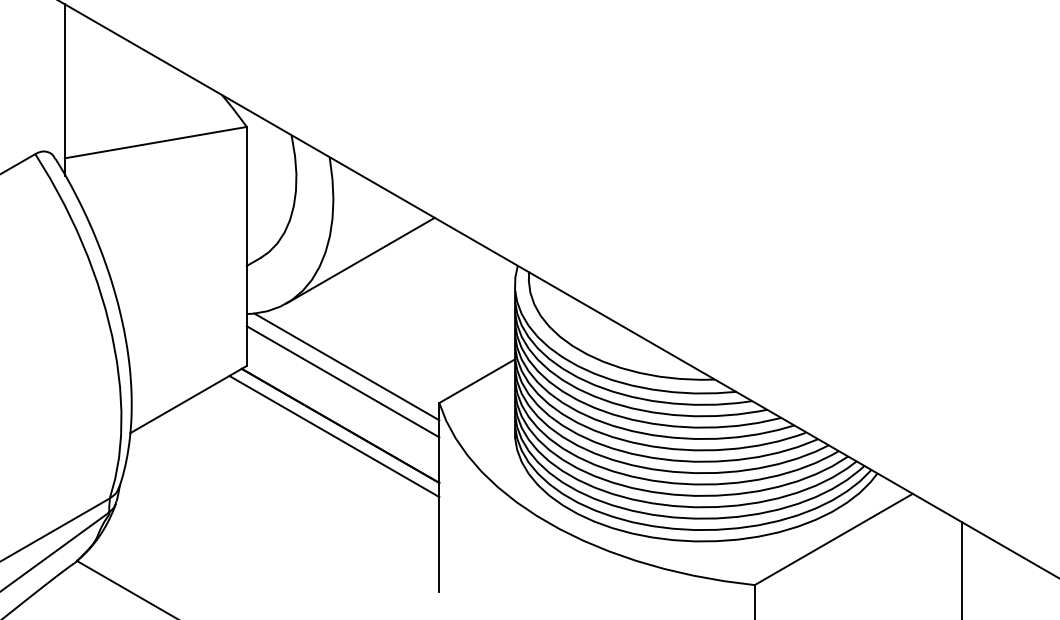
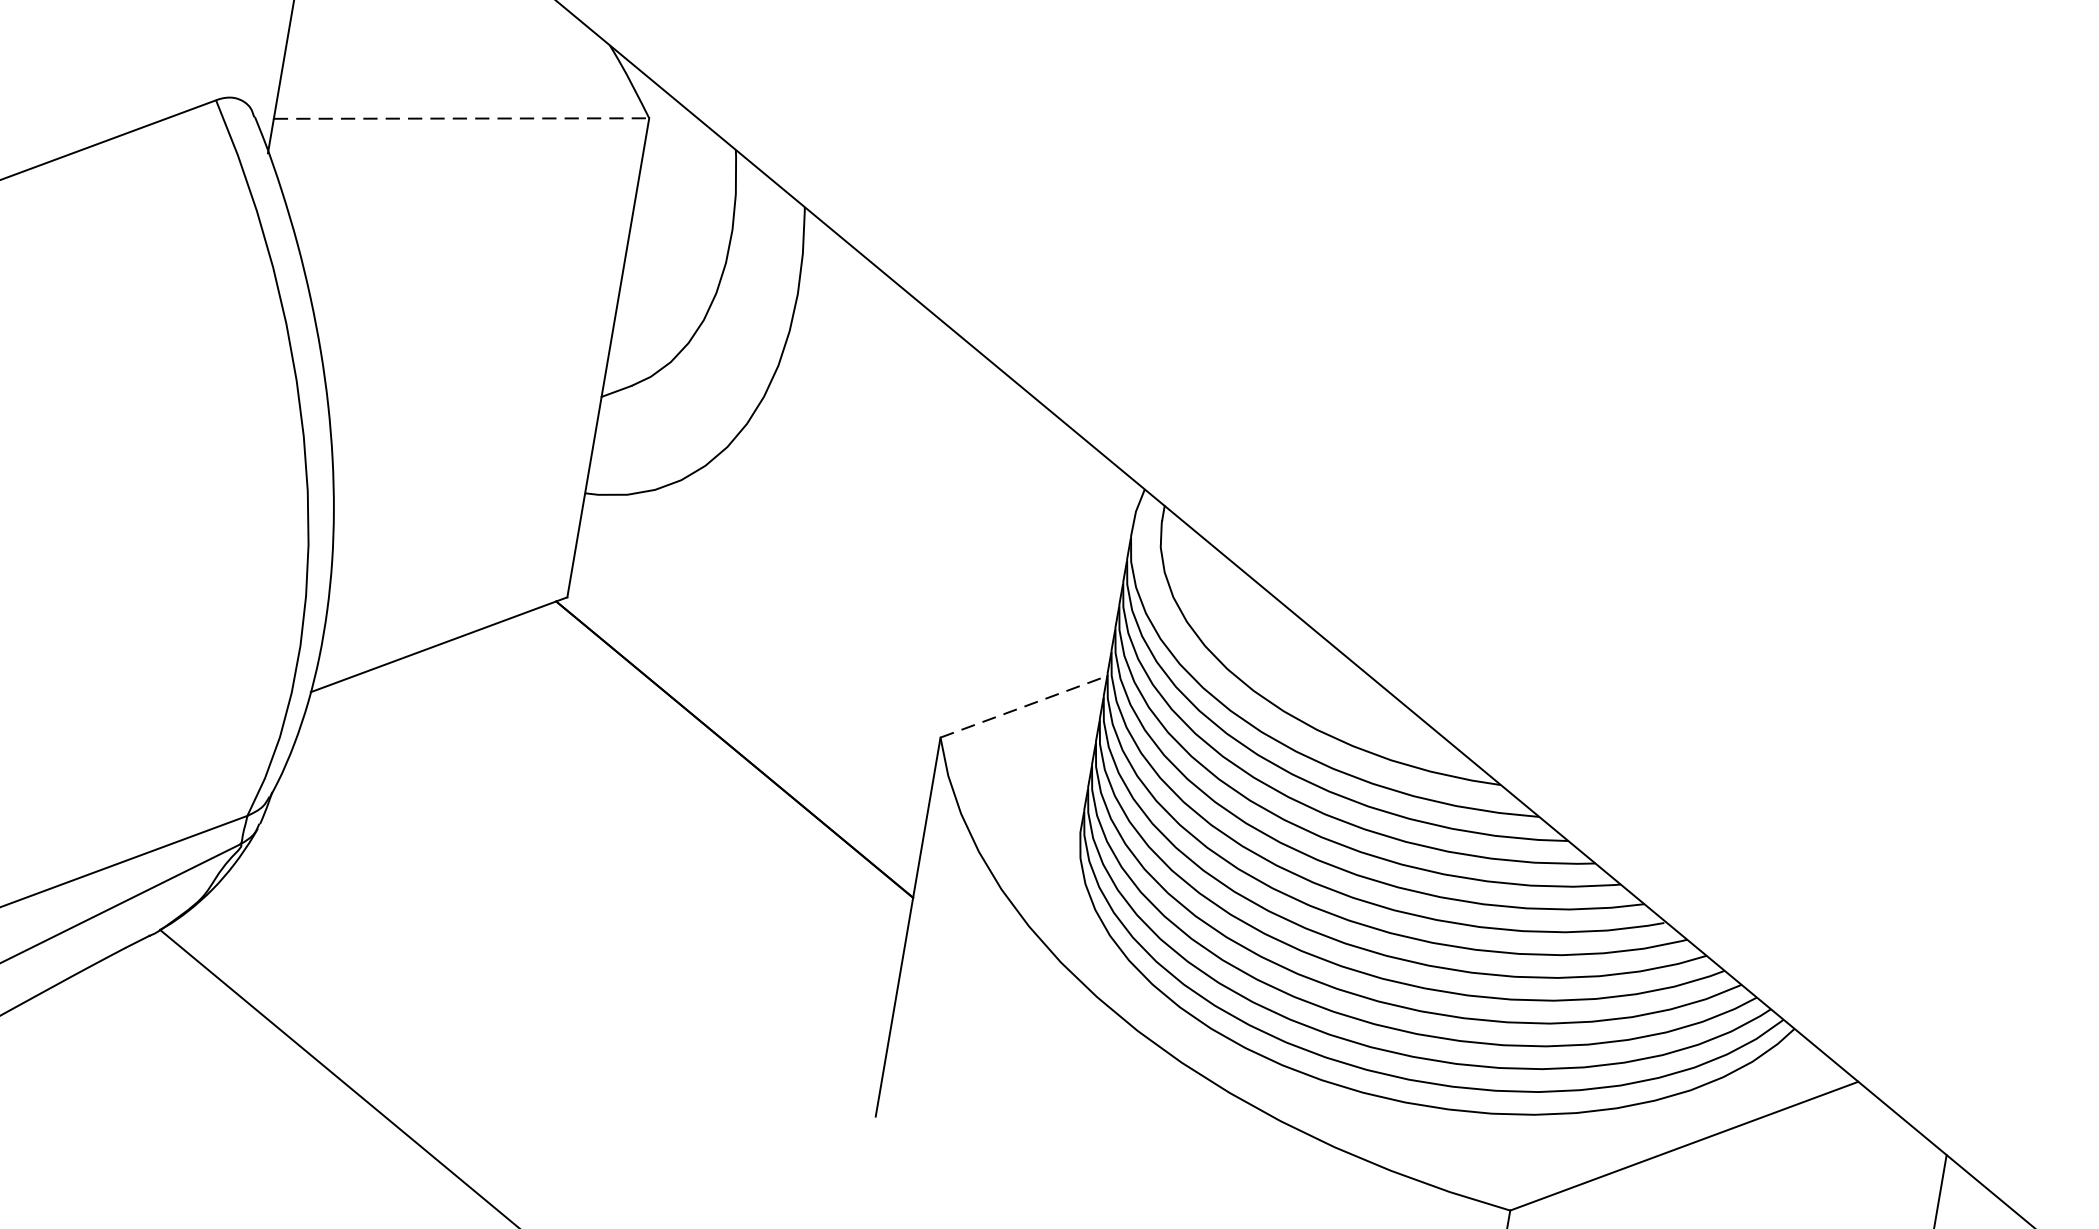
line: (156, 142) -> (462, 118), solid -> dashed
line: (360, 260) -> (831, 424), removed
line: (346, 366) -> (766, 632), removed
line: (342, 381) -> (753, 661), removed
line: (477, 381) -> (1024, 707), solid -> dashed
line: (334, 436) -> (718, 768), removed

